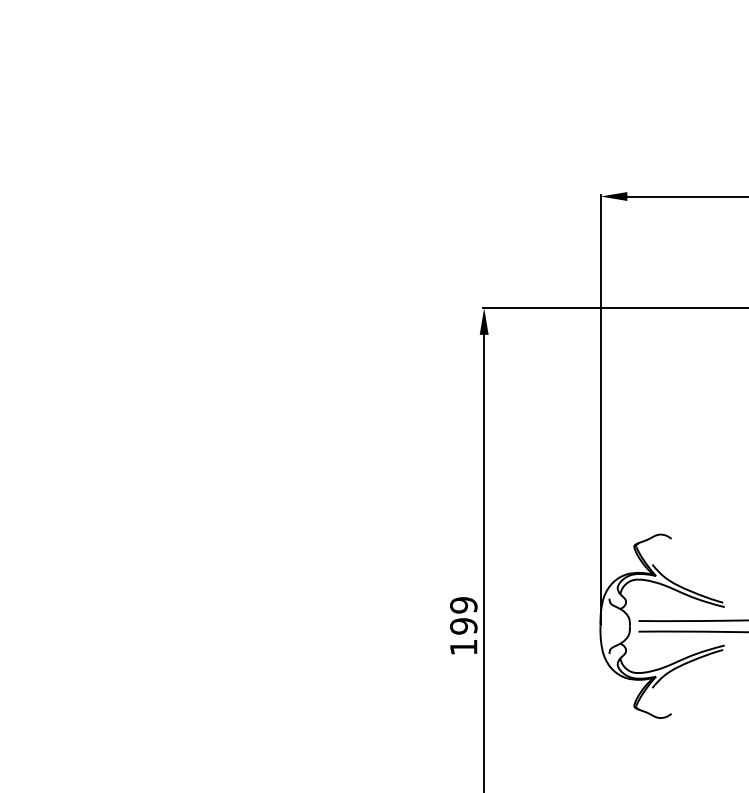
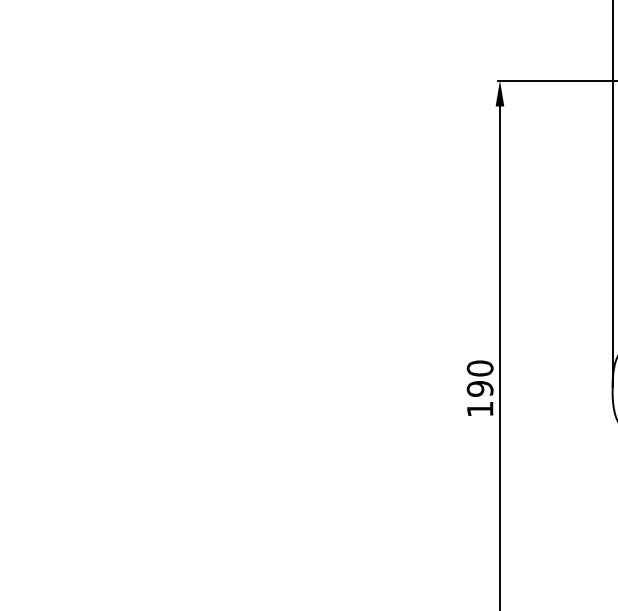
text: (463, 605) -> (479, 368), 199 -> 190

